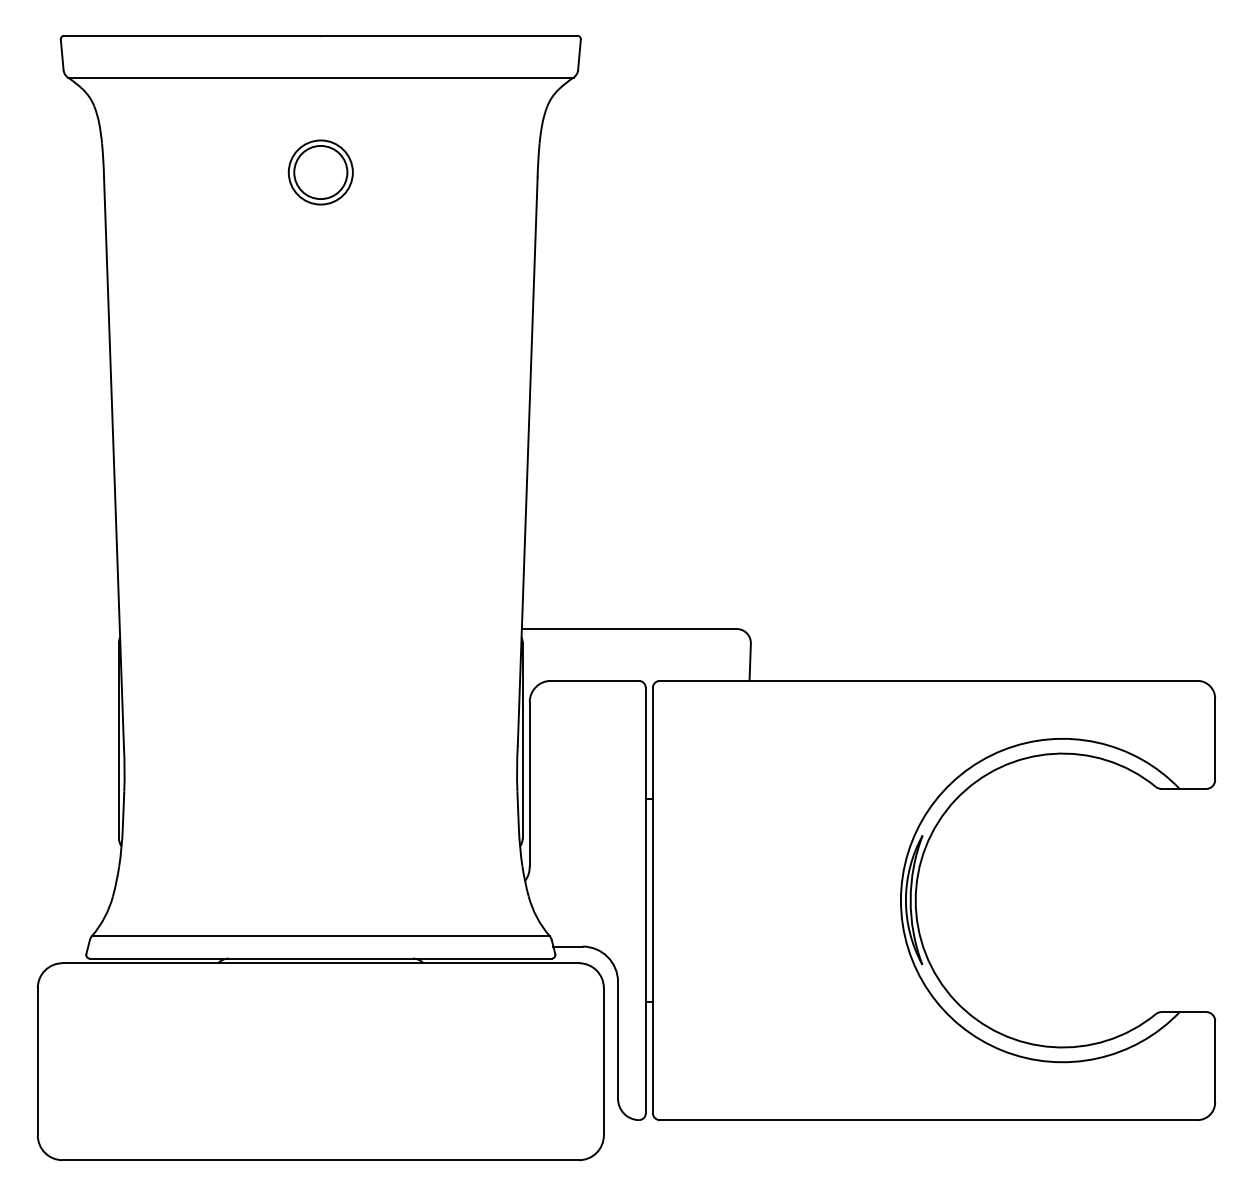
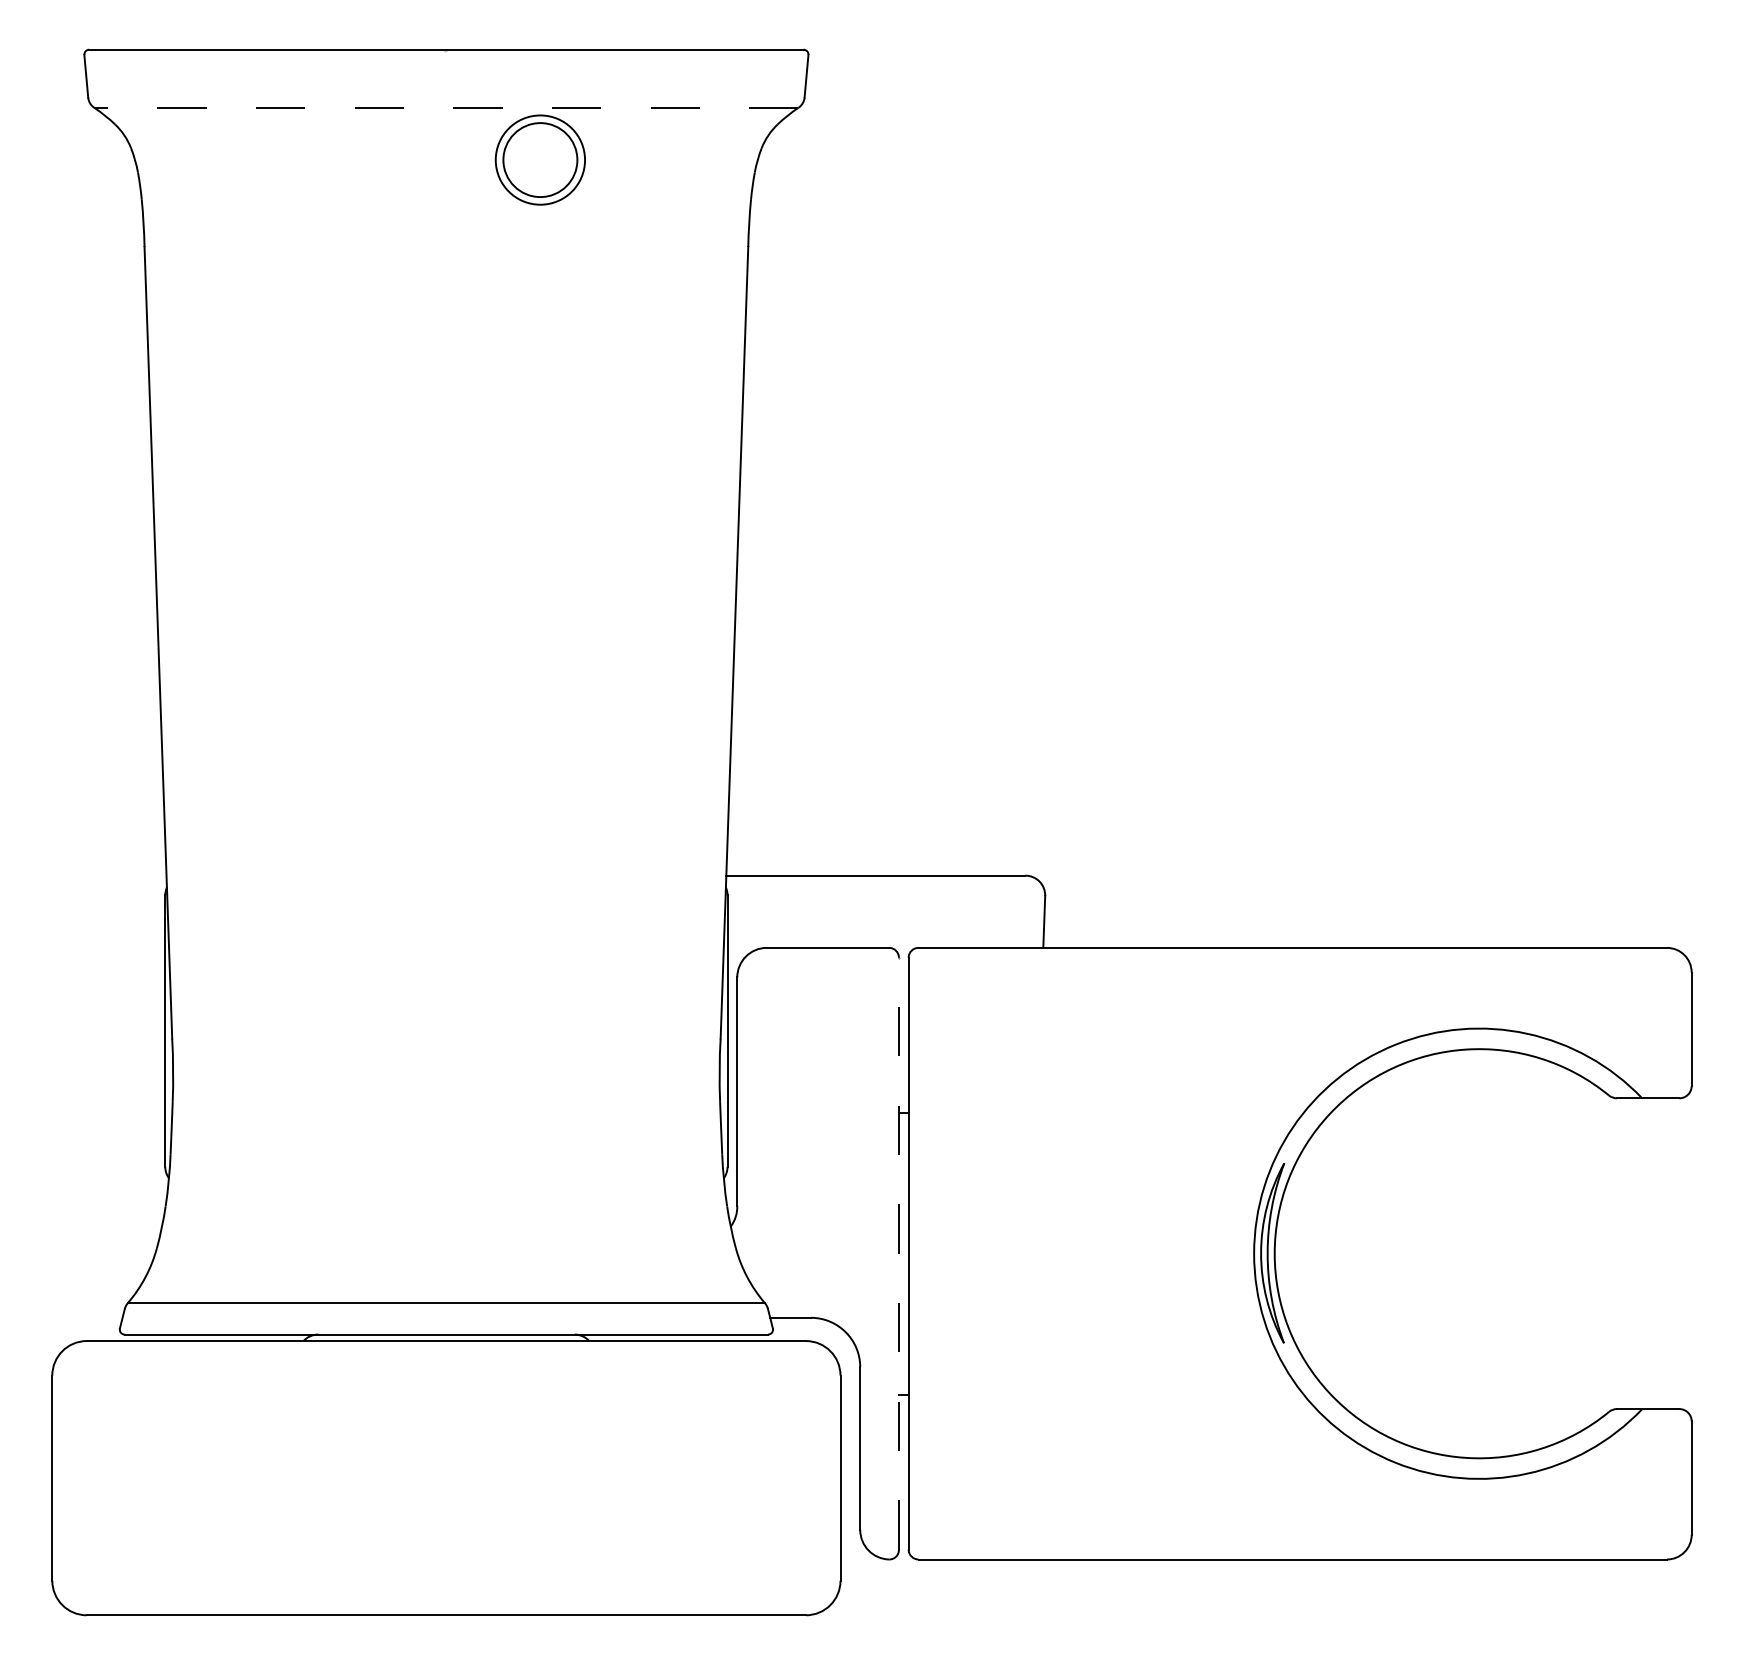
line: (320, 77) -> (445, 107), solid -> dashed
part: (320, 172) -> (539, 159), moved
line: (645, 900) -> (898, 1253), solid -> dashed

